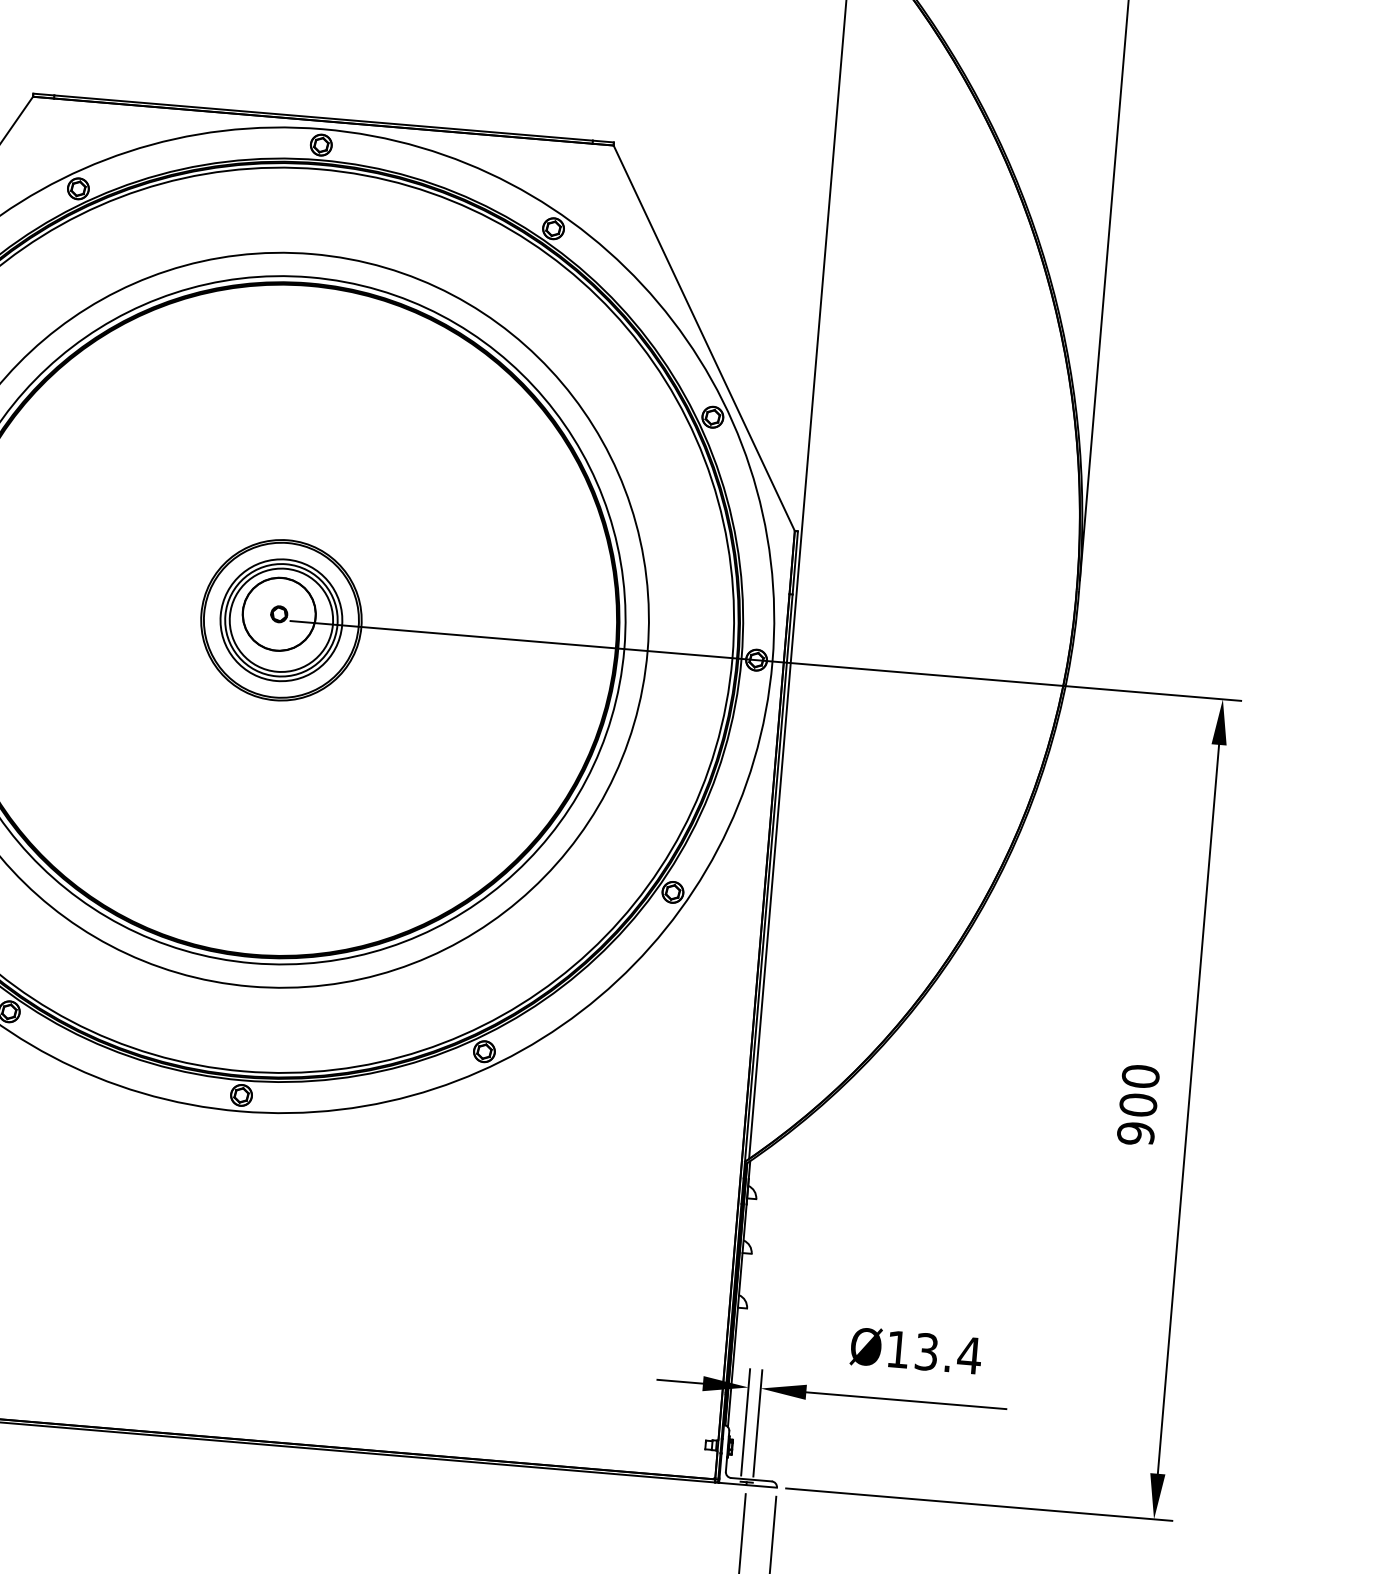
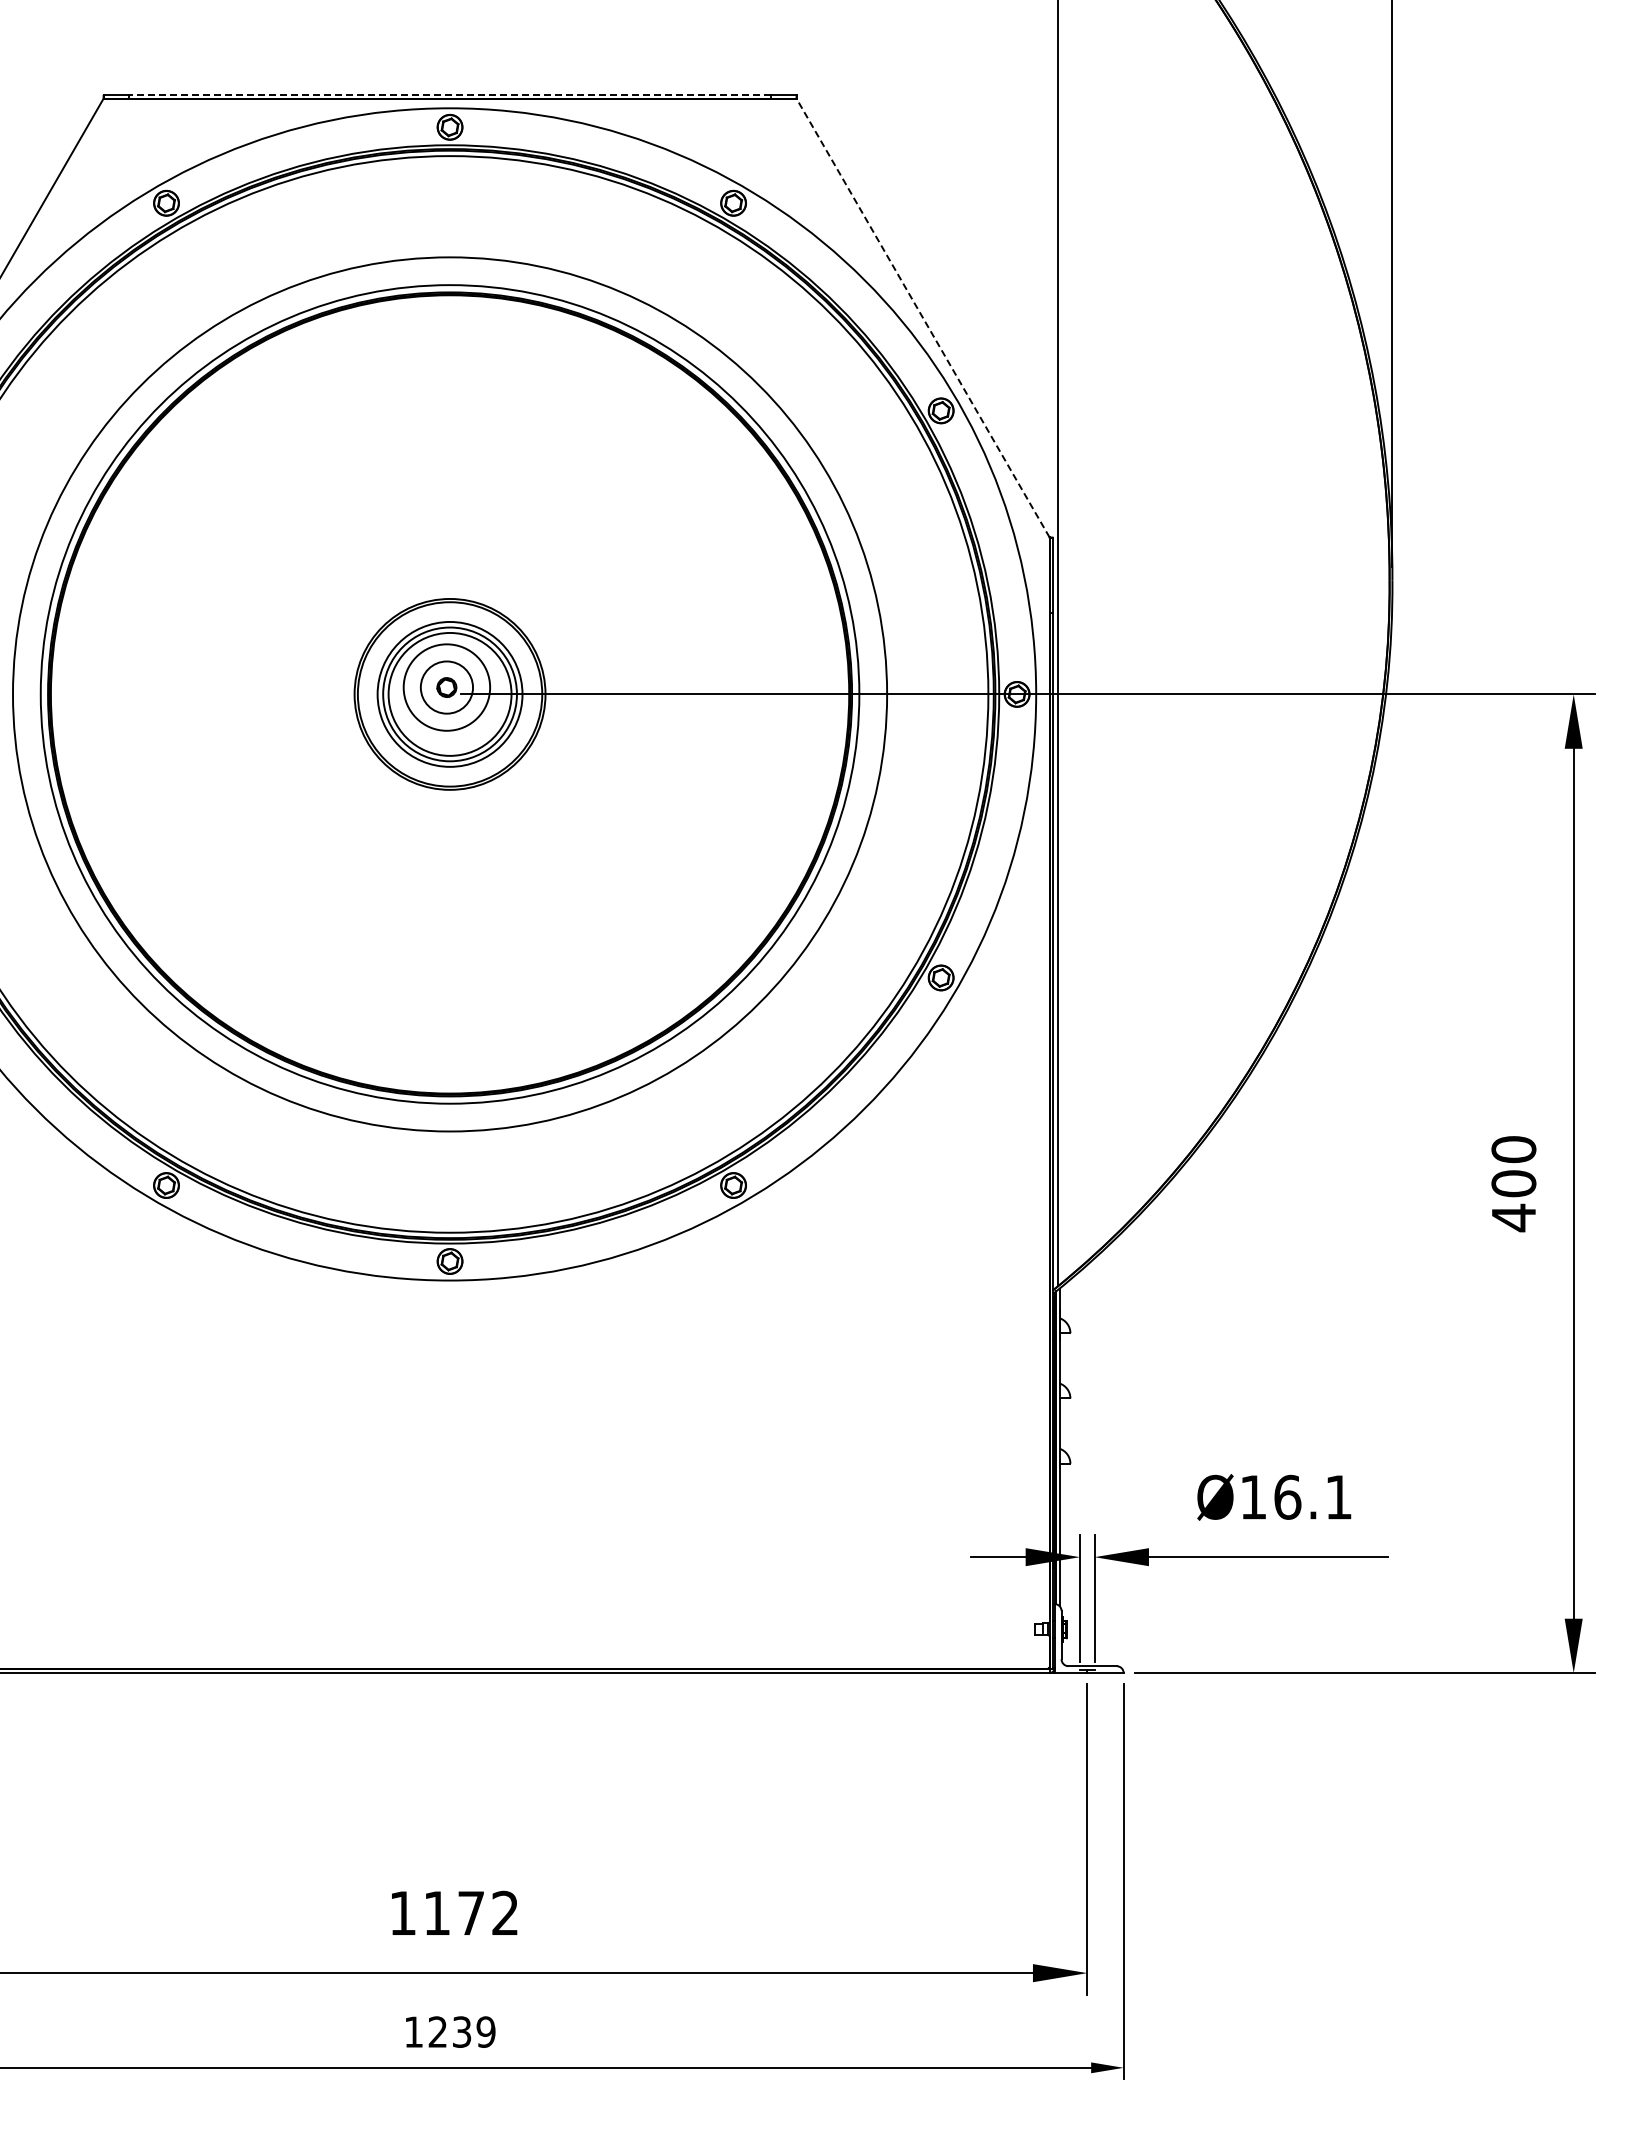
line: (323, 117) -> (449, 94), solid -> dashed
line: (703, 337) -> (922, 317), solid -> dashed
circle: (278, 614) -> (446, 687), size x0.6
text: (1135, 1133) -> (1513, 1217), 900 -> 400
text: (948, 1353) -> (1313, 1496), Ø13.4 -> Ø16.1

